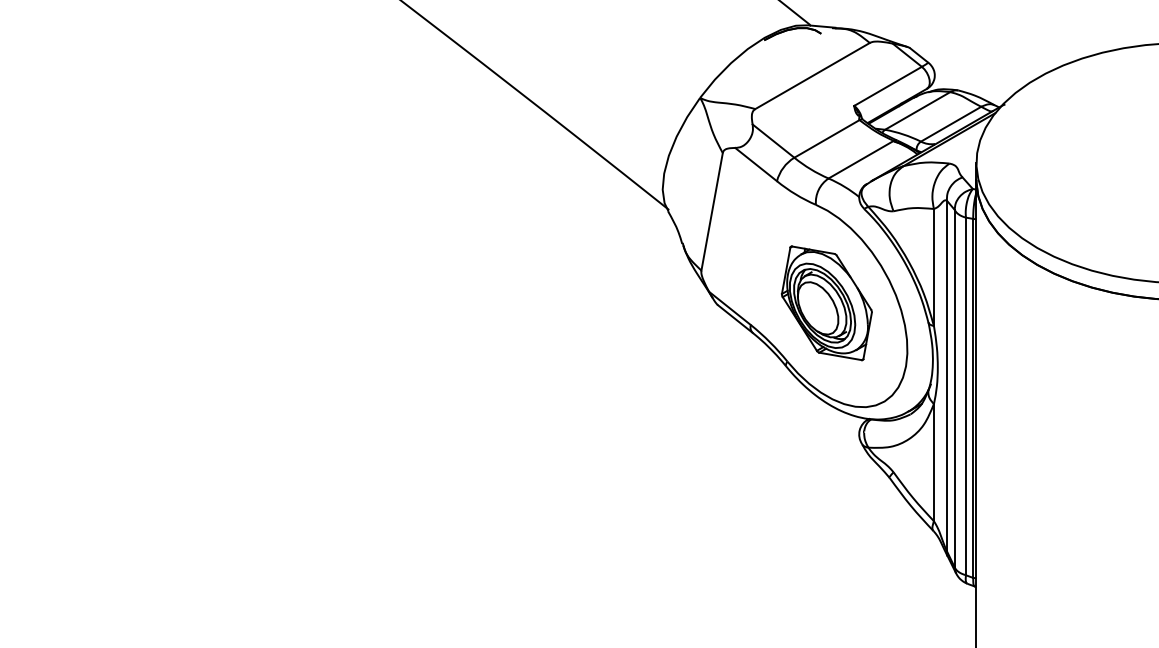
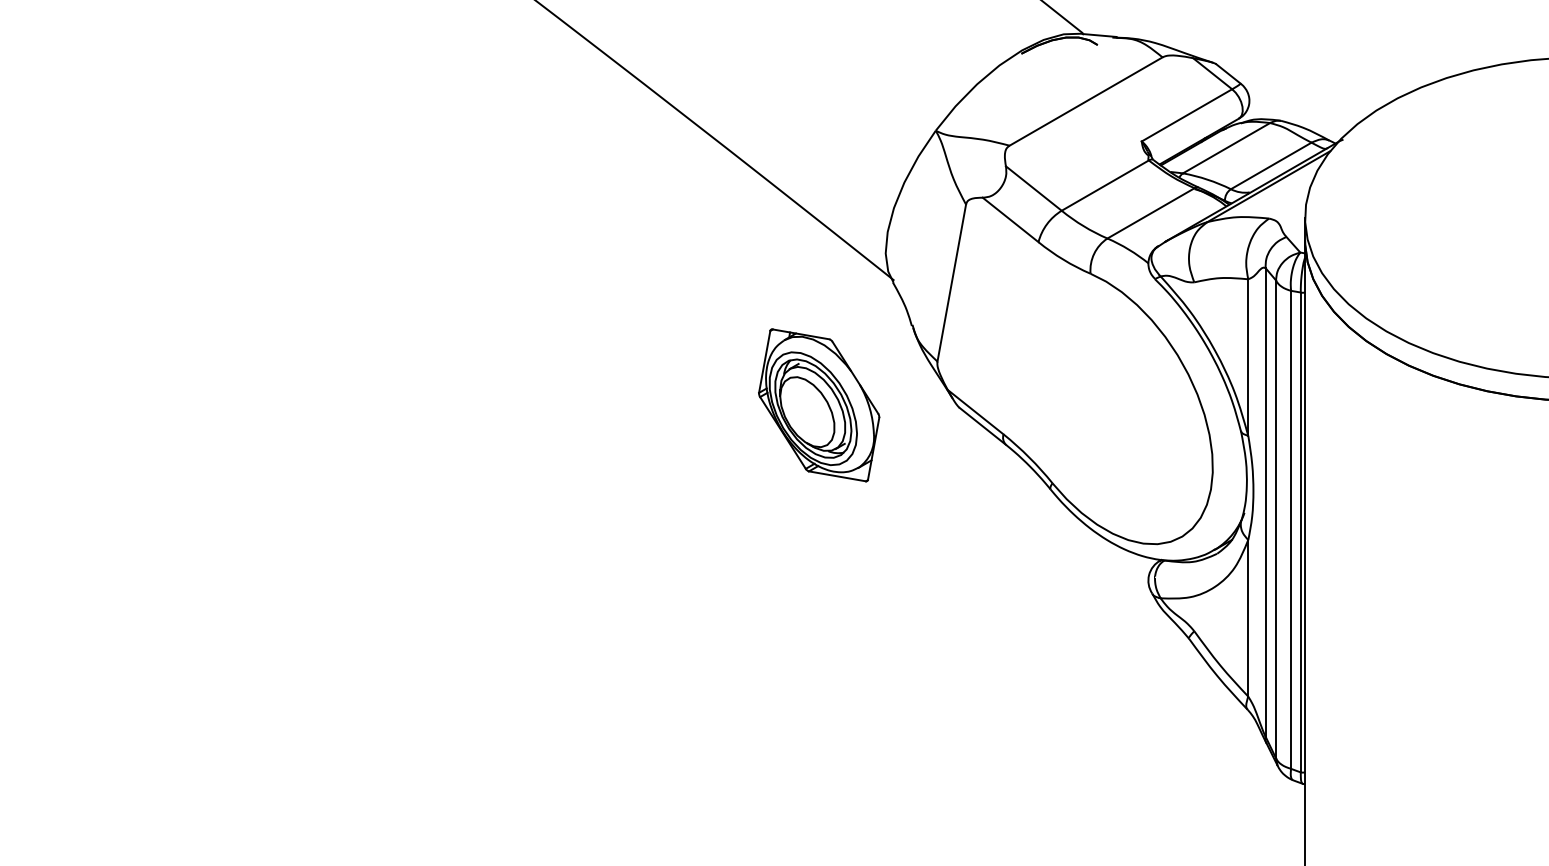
part: (826, 303) -> (818, 405), moved

